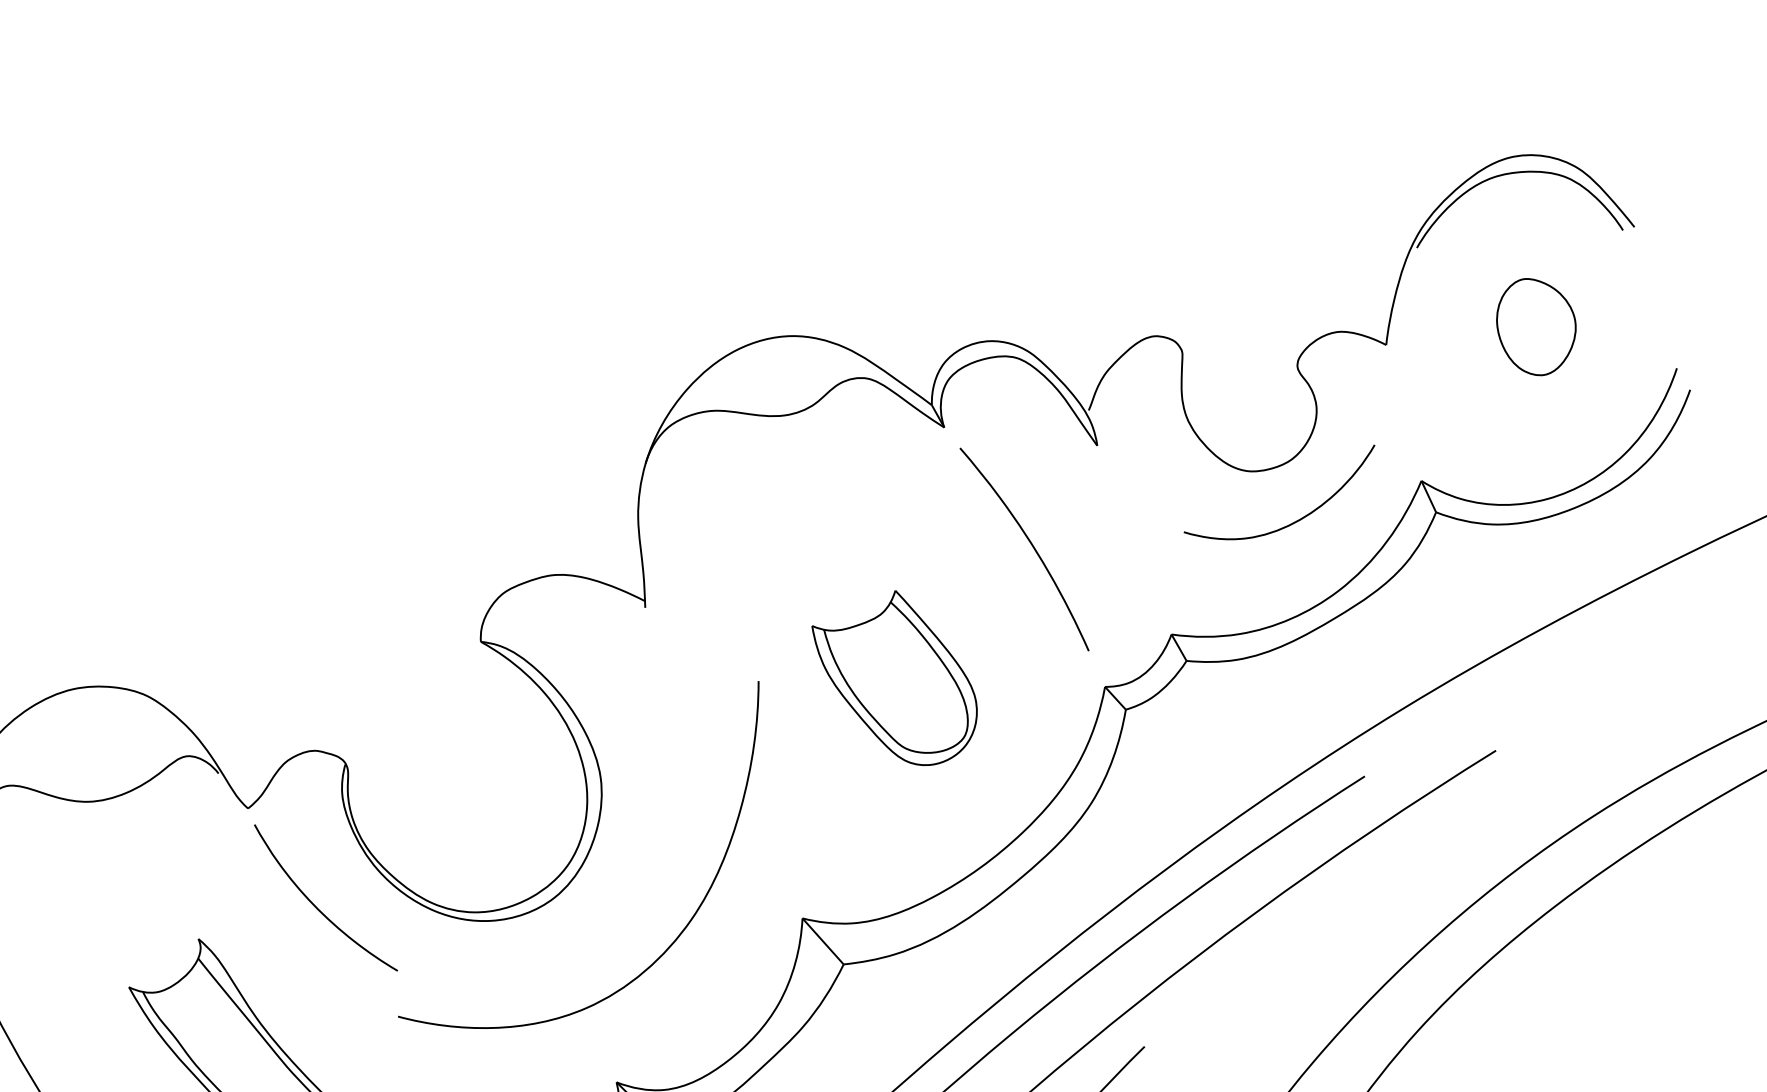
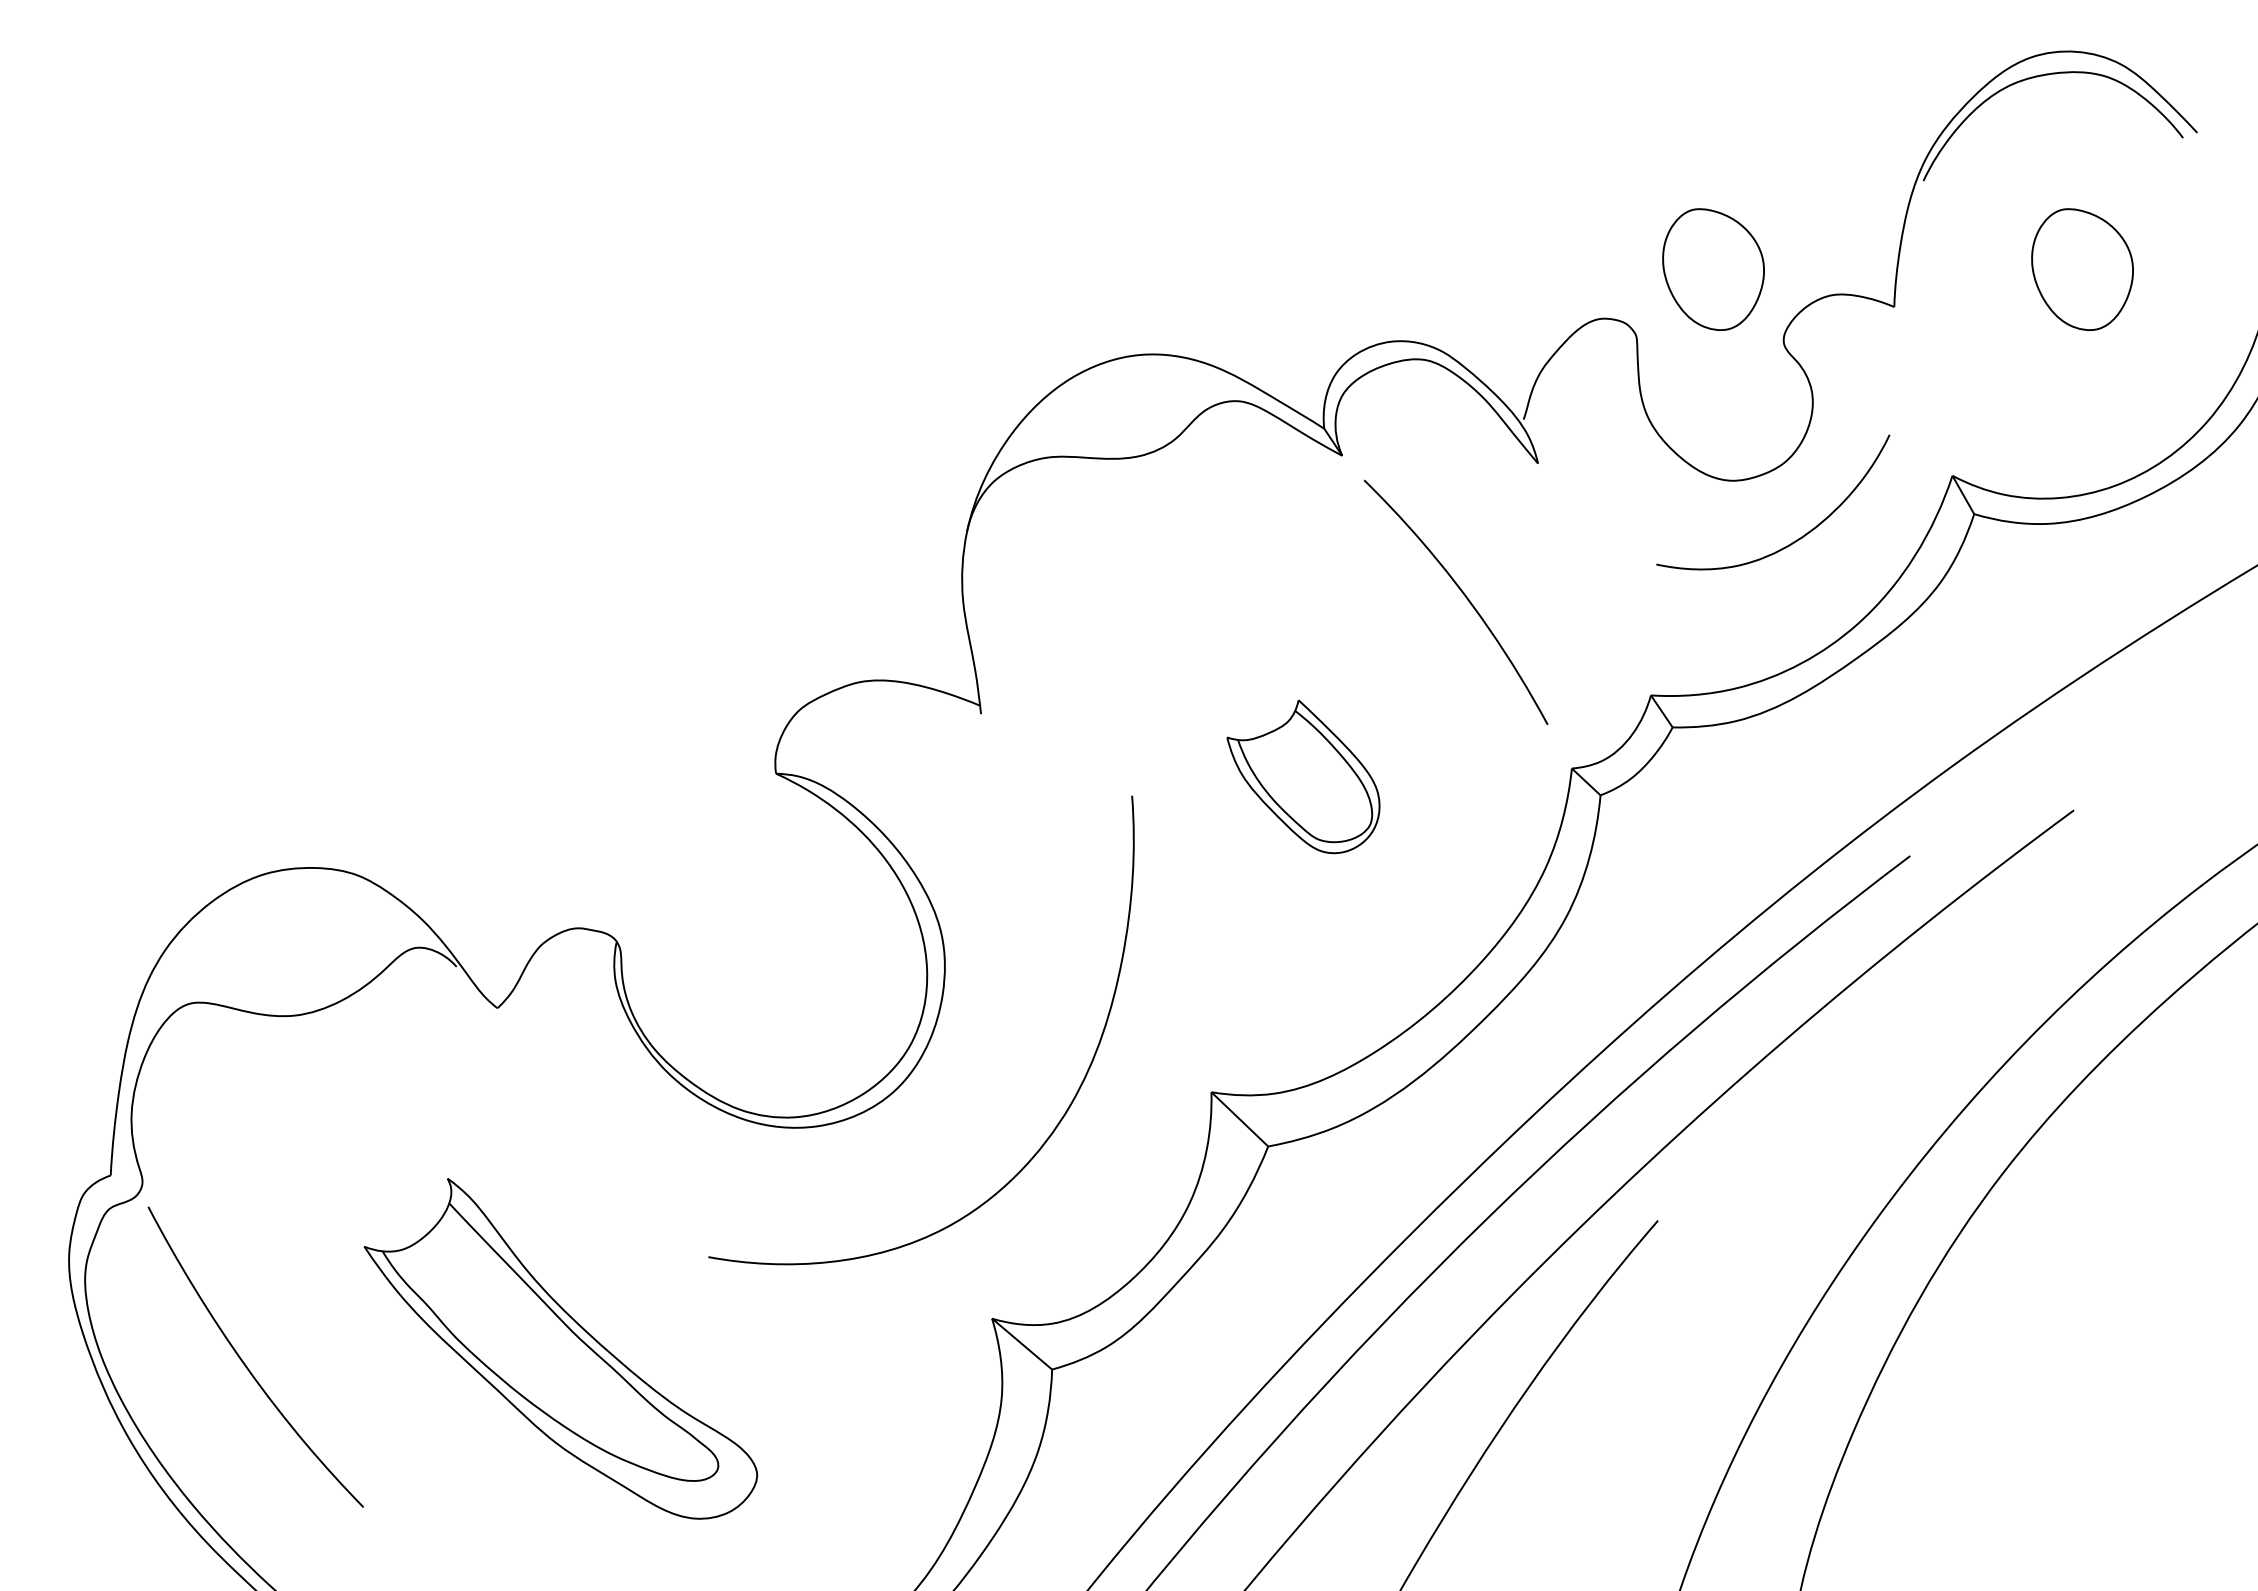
part: (1246, 304) -> (1713, 269), added
part: (894, 676) -> (1303, 776), size x0.7
curve: (318, 908) -> (596, 1127), removed

